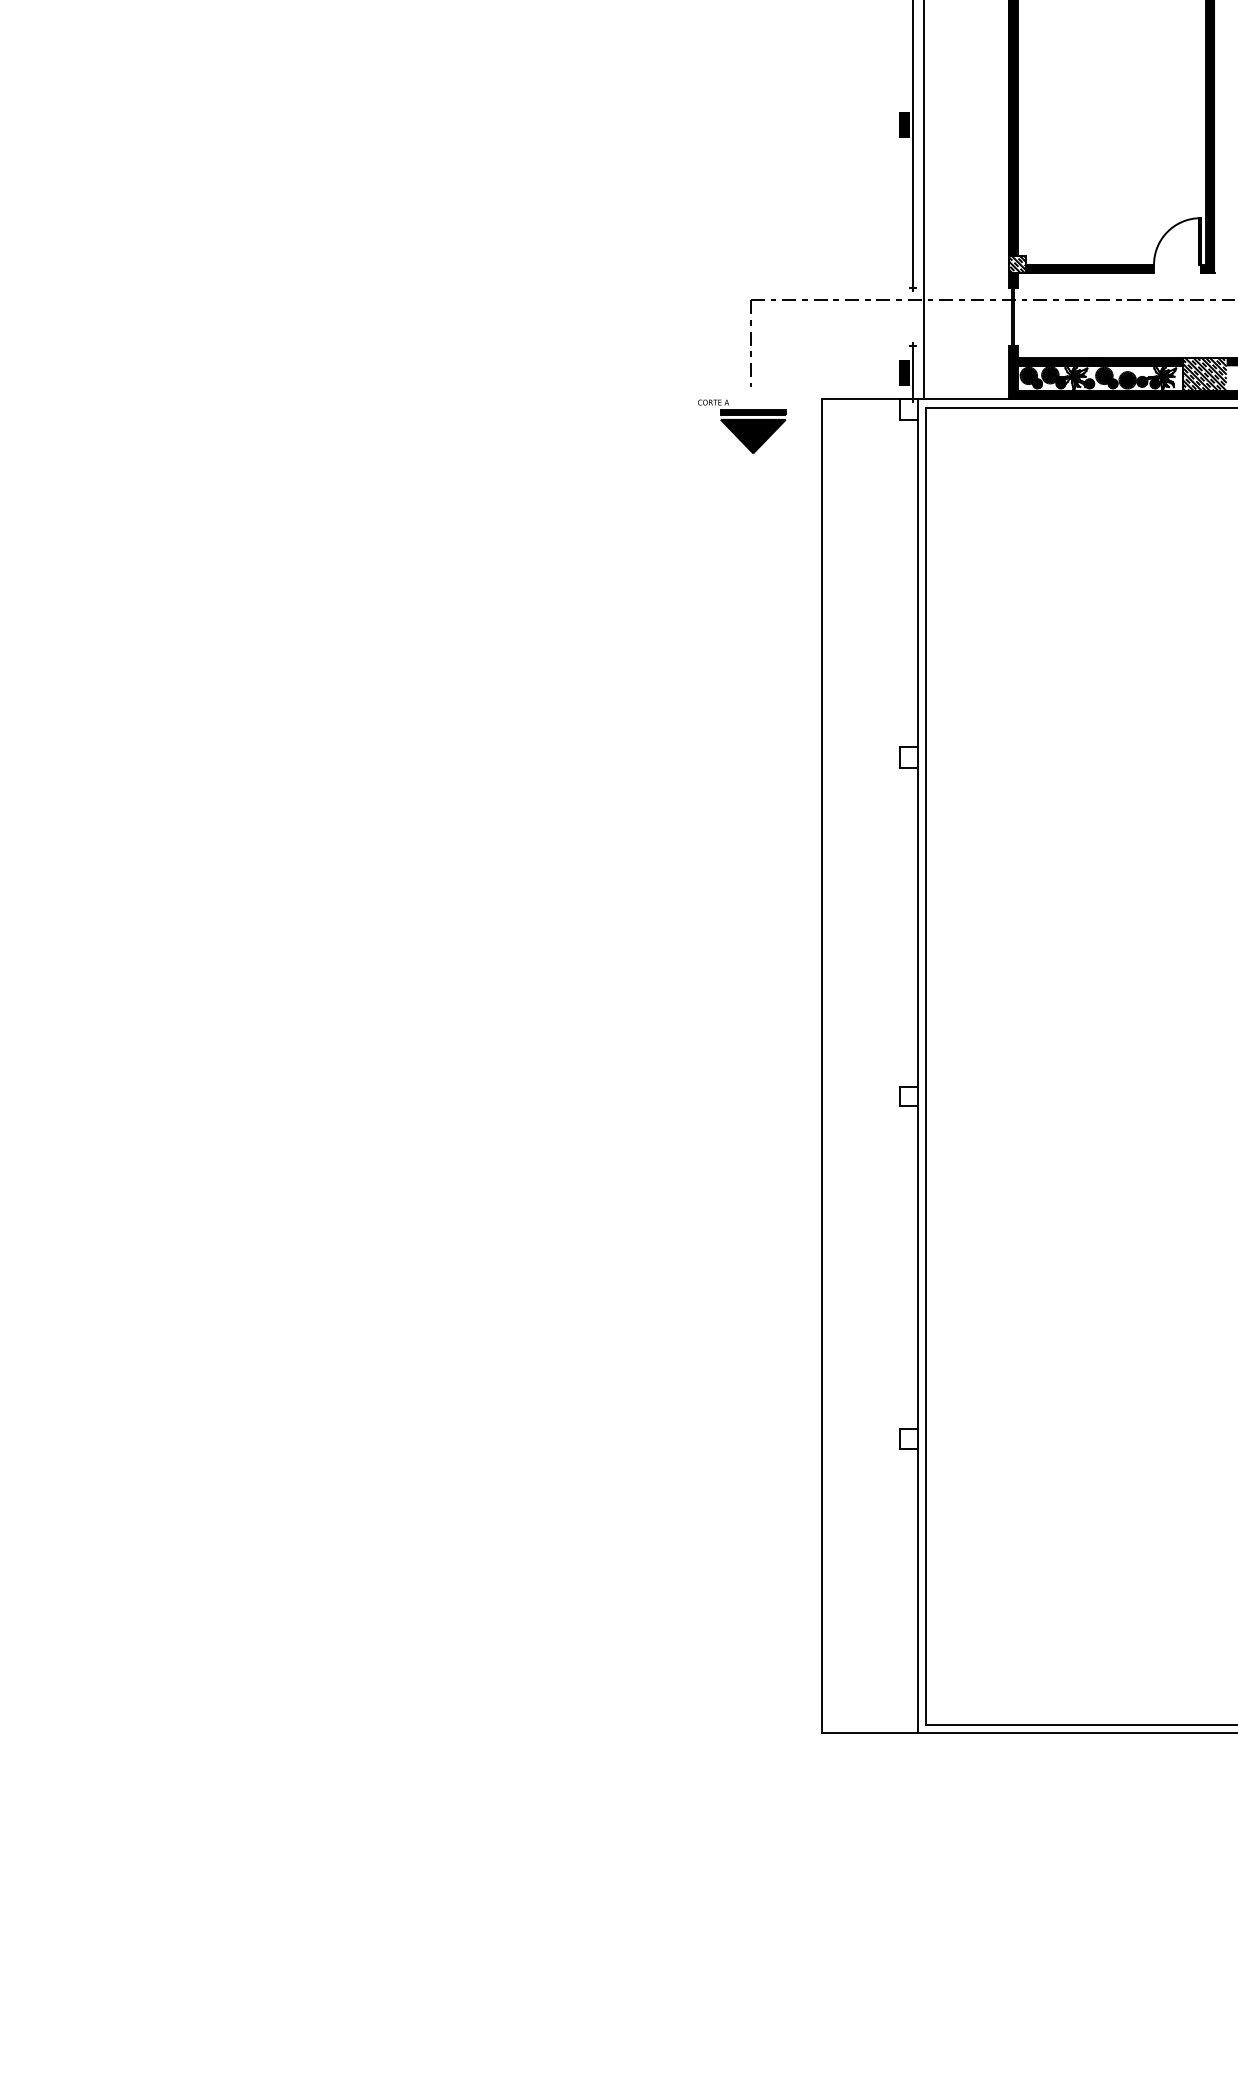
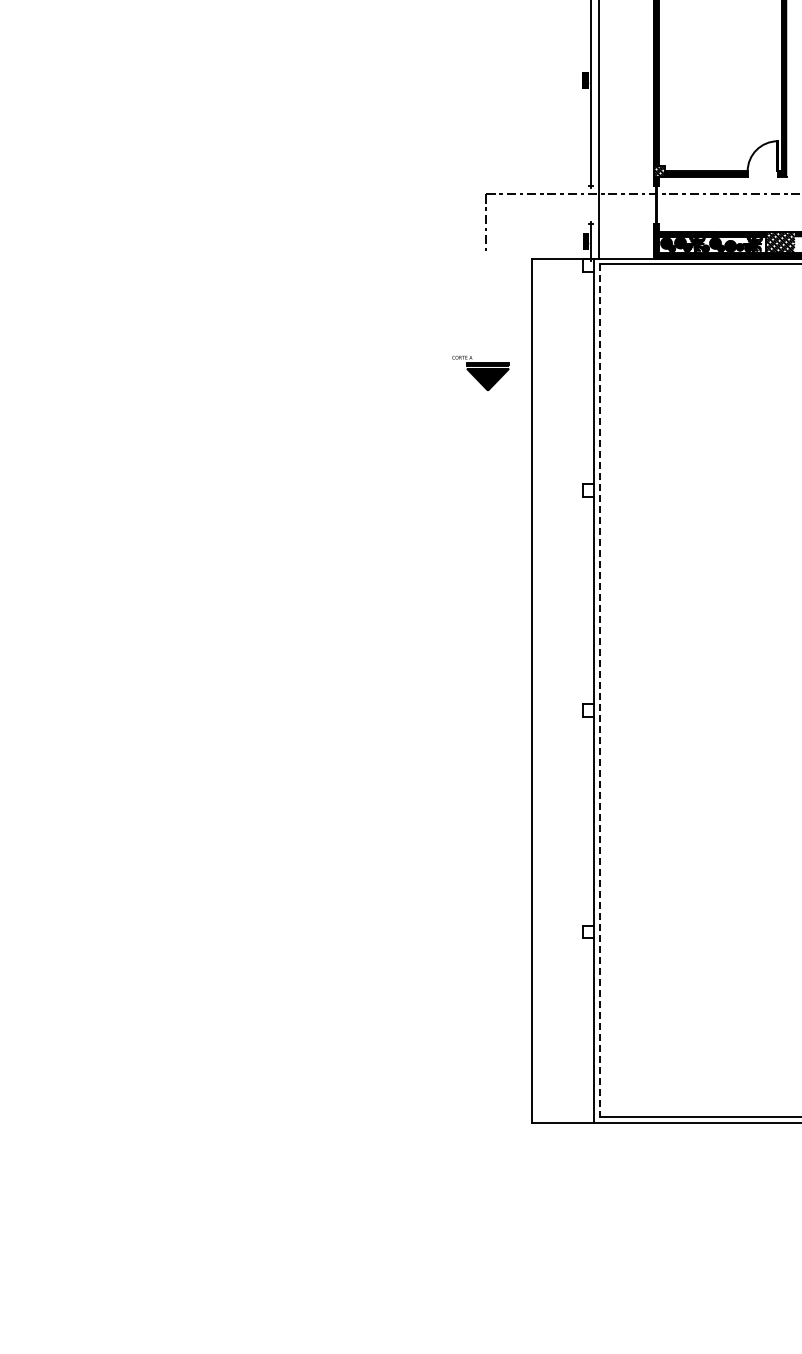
part: (741, 425) -> (480, 372), moved
line: (926, 1067) -> (600, 691), solid -> dashed

